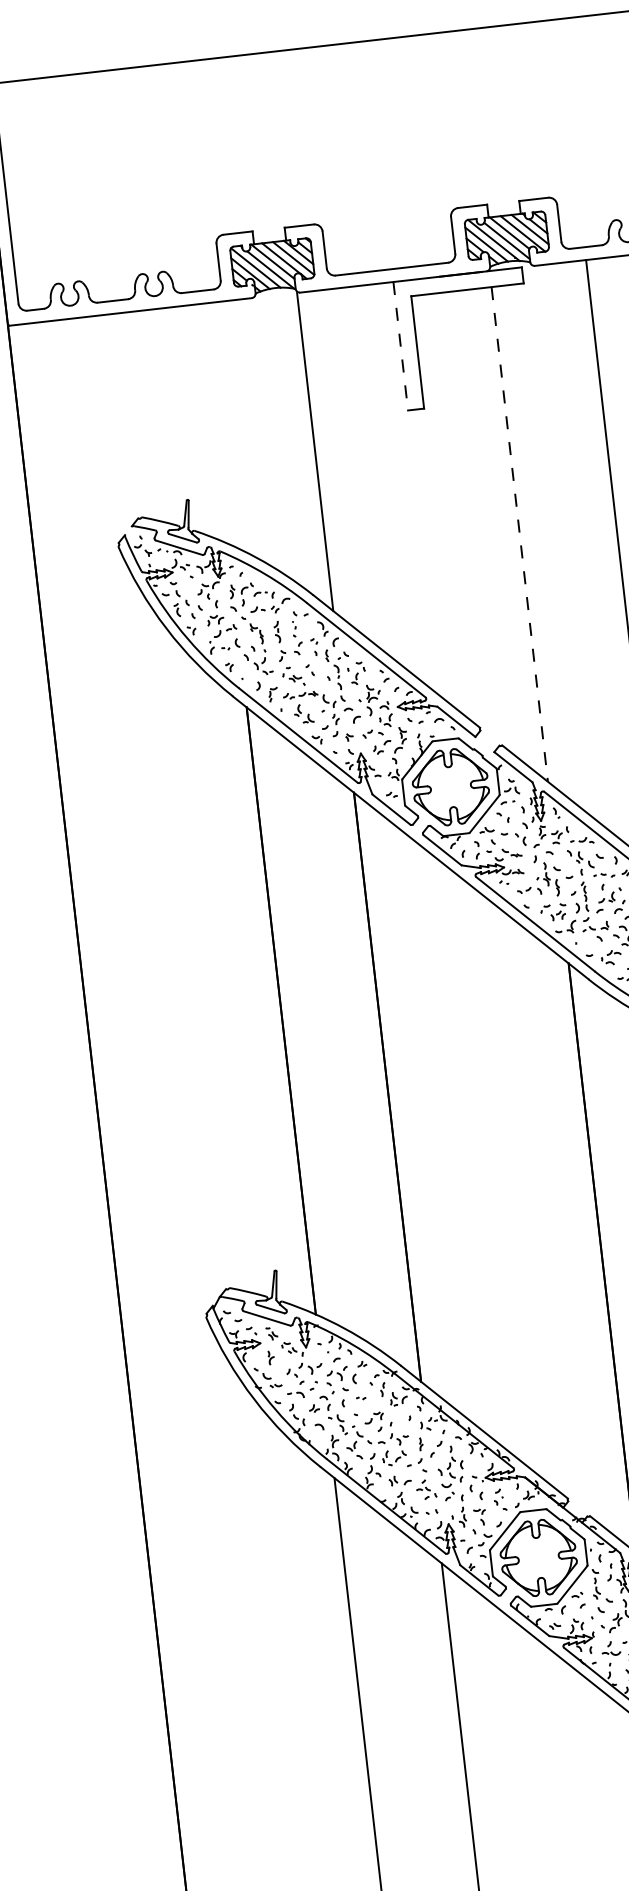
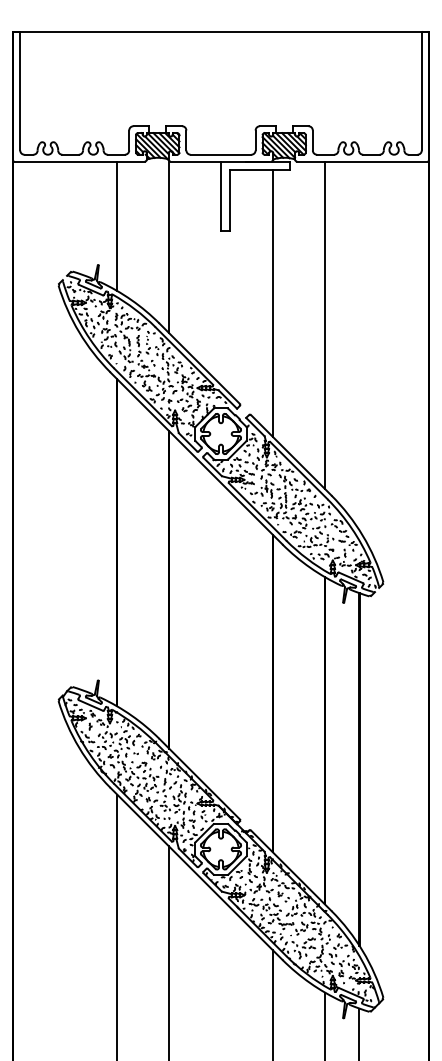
line: (401, 346) -> (221, 196), dashed -> solid
line: (214, 422) -> (117, 225), added
line: (519, 536) -> (272, 304), dashed -> solid

